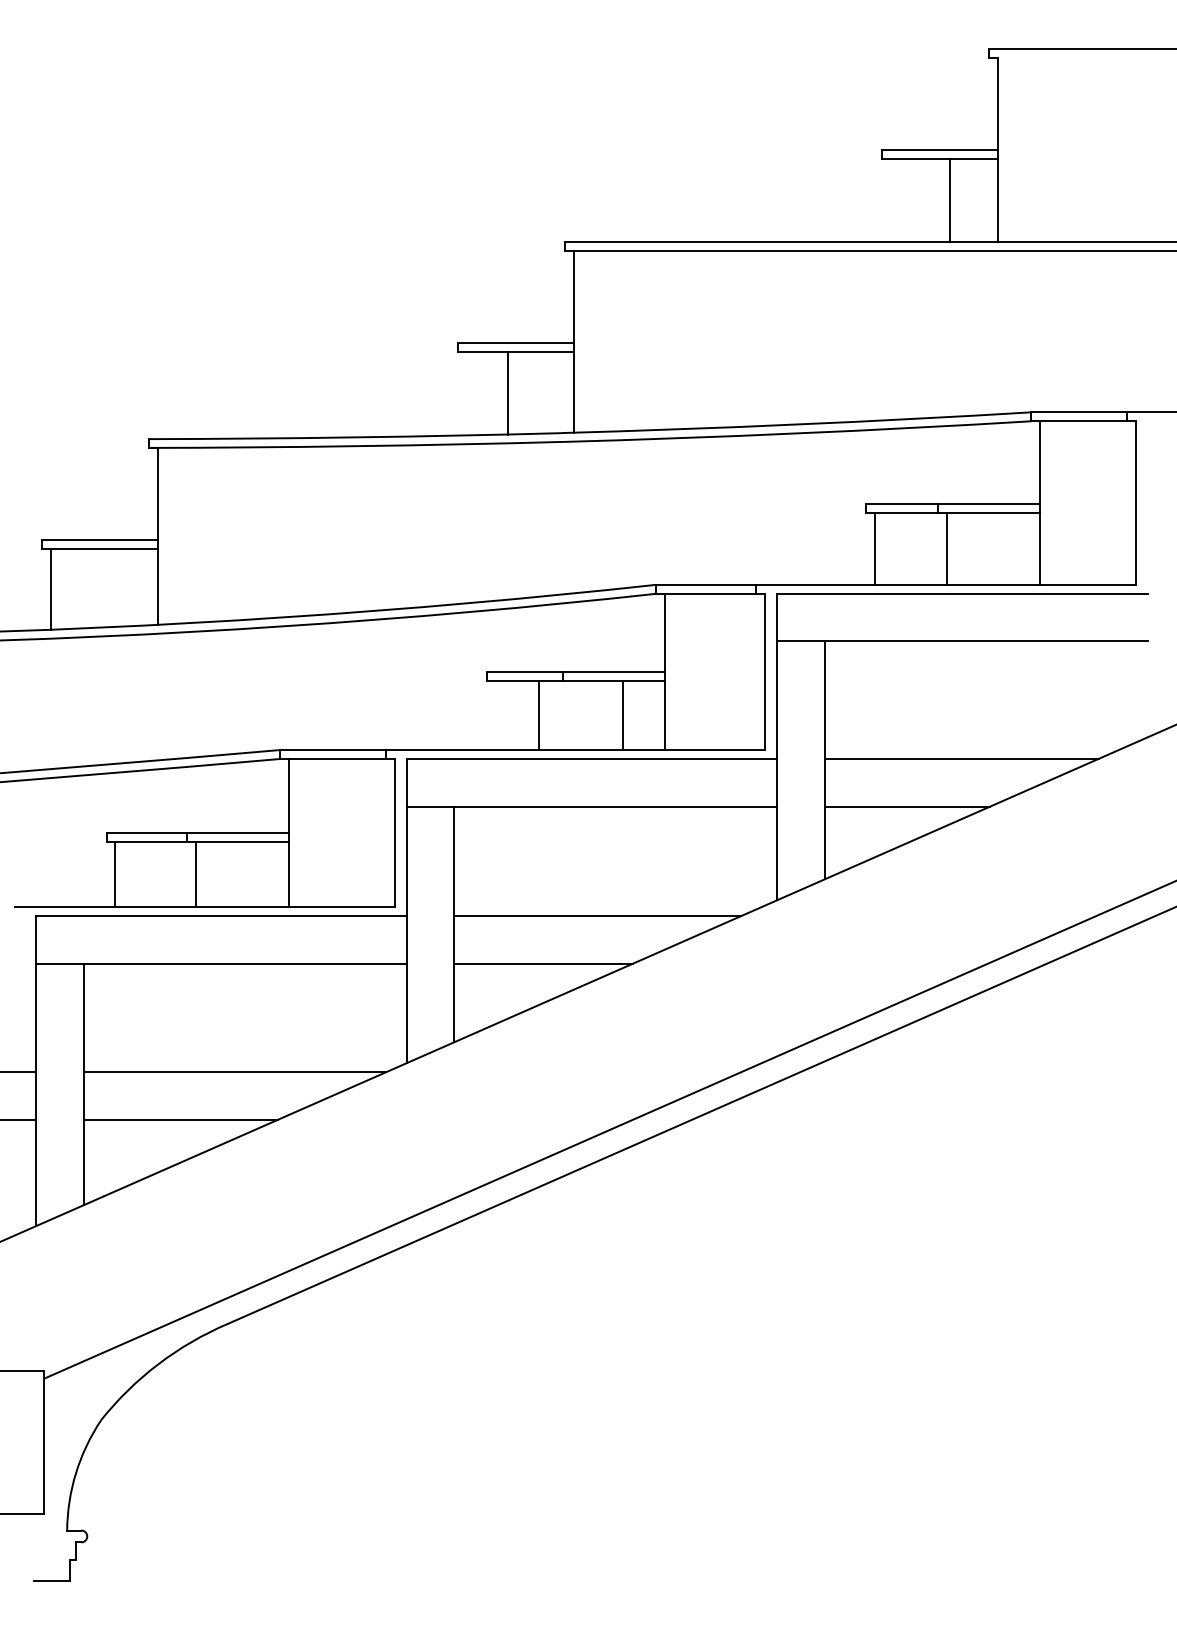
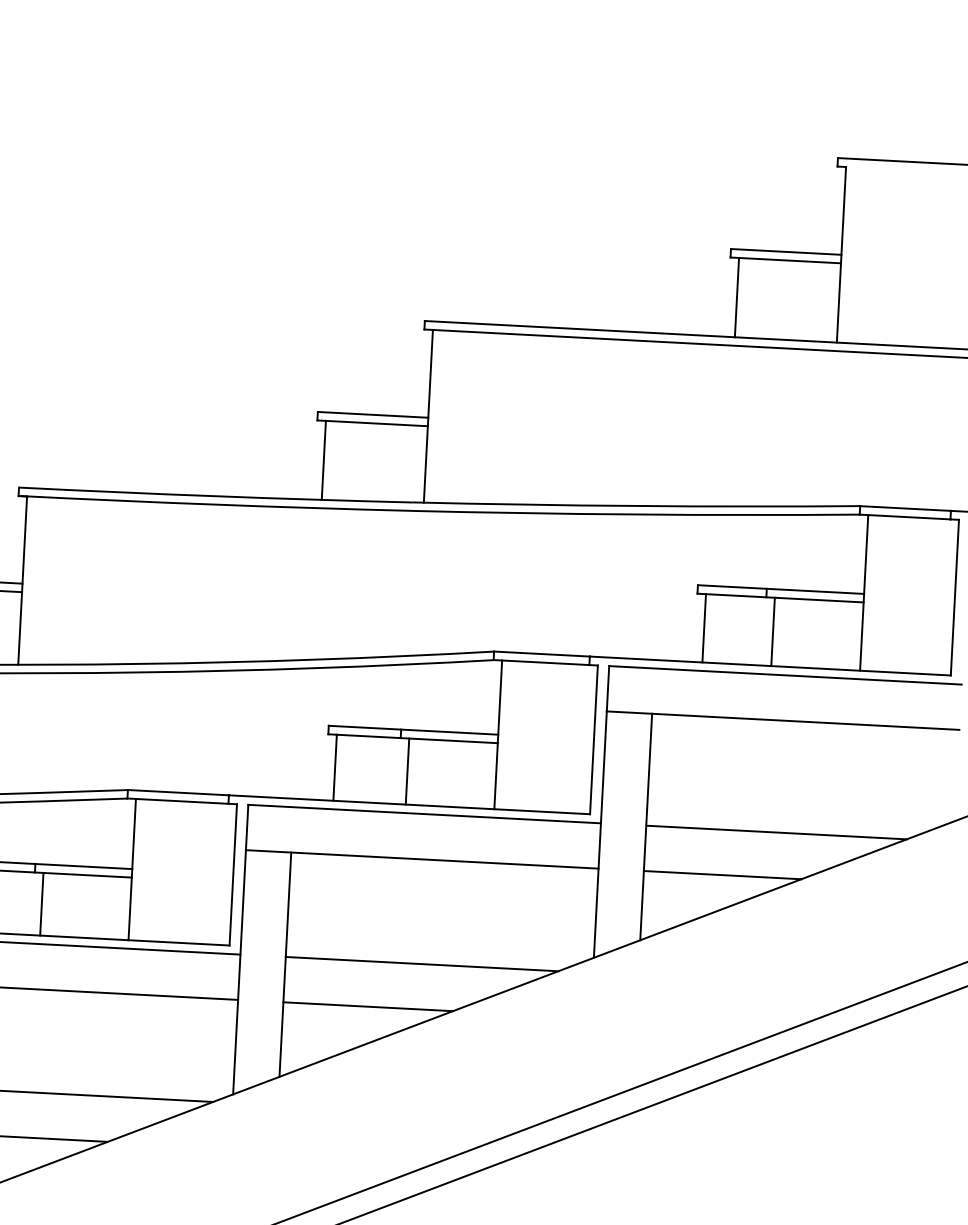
line: (949, 200) -> (736, 297), moved
line: (507, 393) -> (323, 460), moved
line: (538, 715) -> (335, 767), moved
line: (622, 715) -> (407, 771), moved

